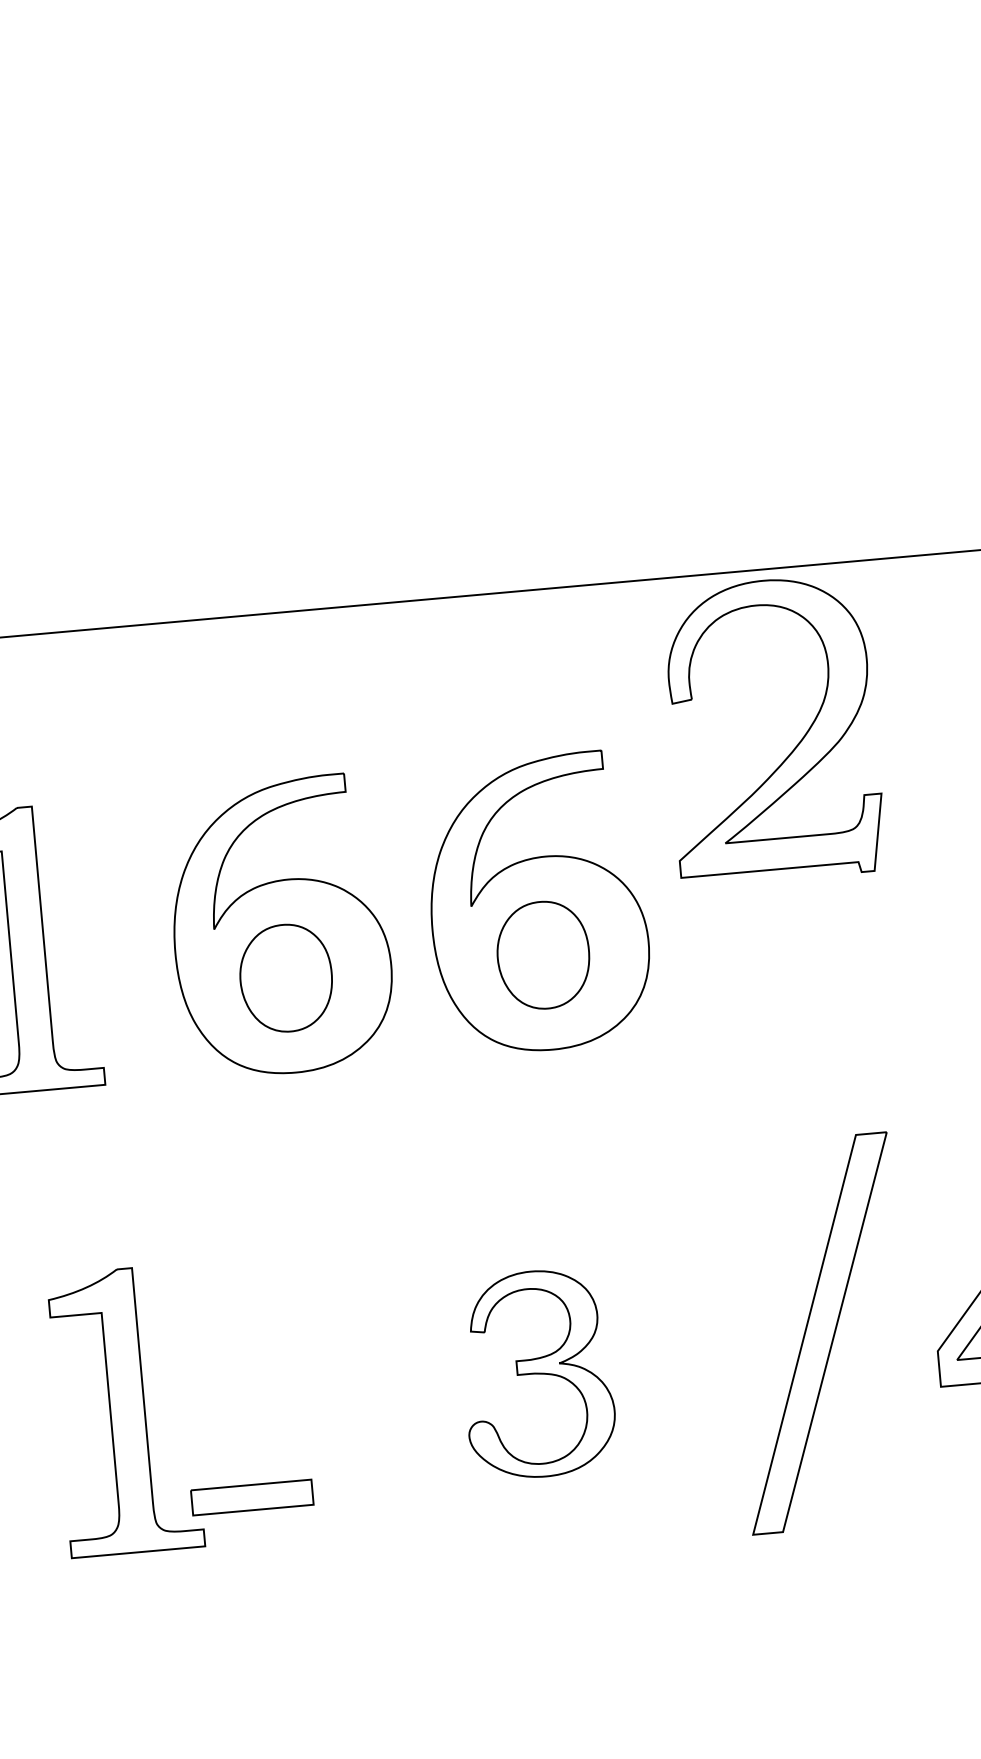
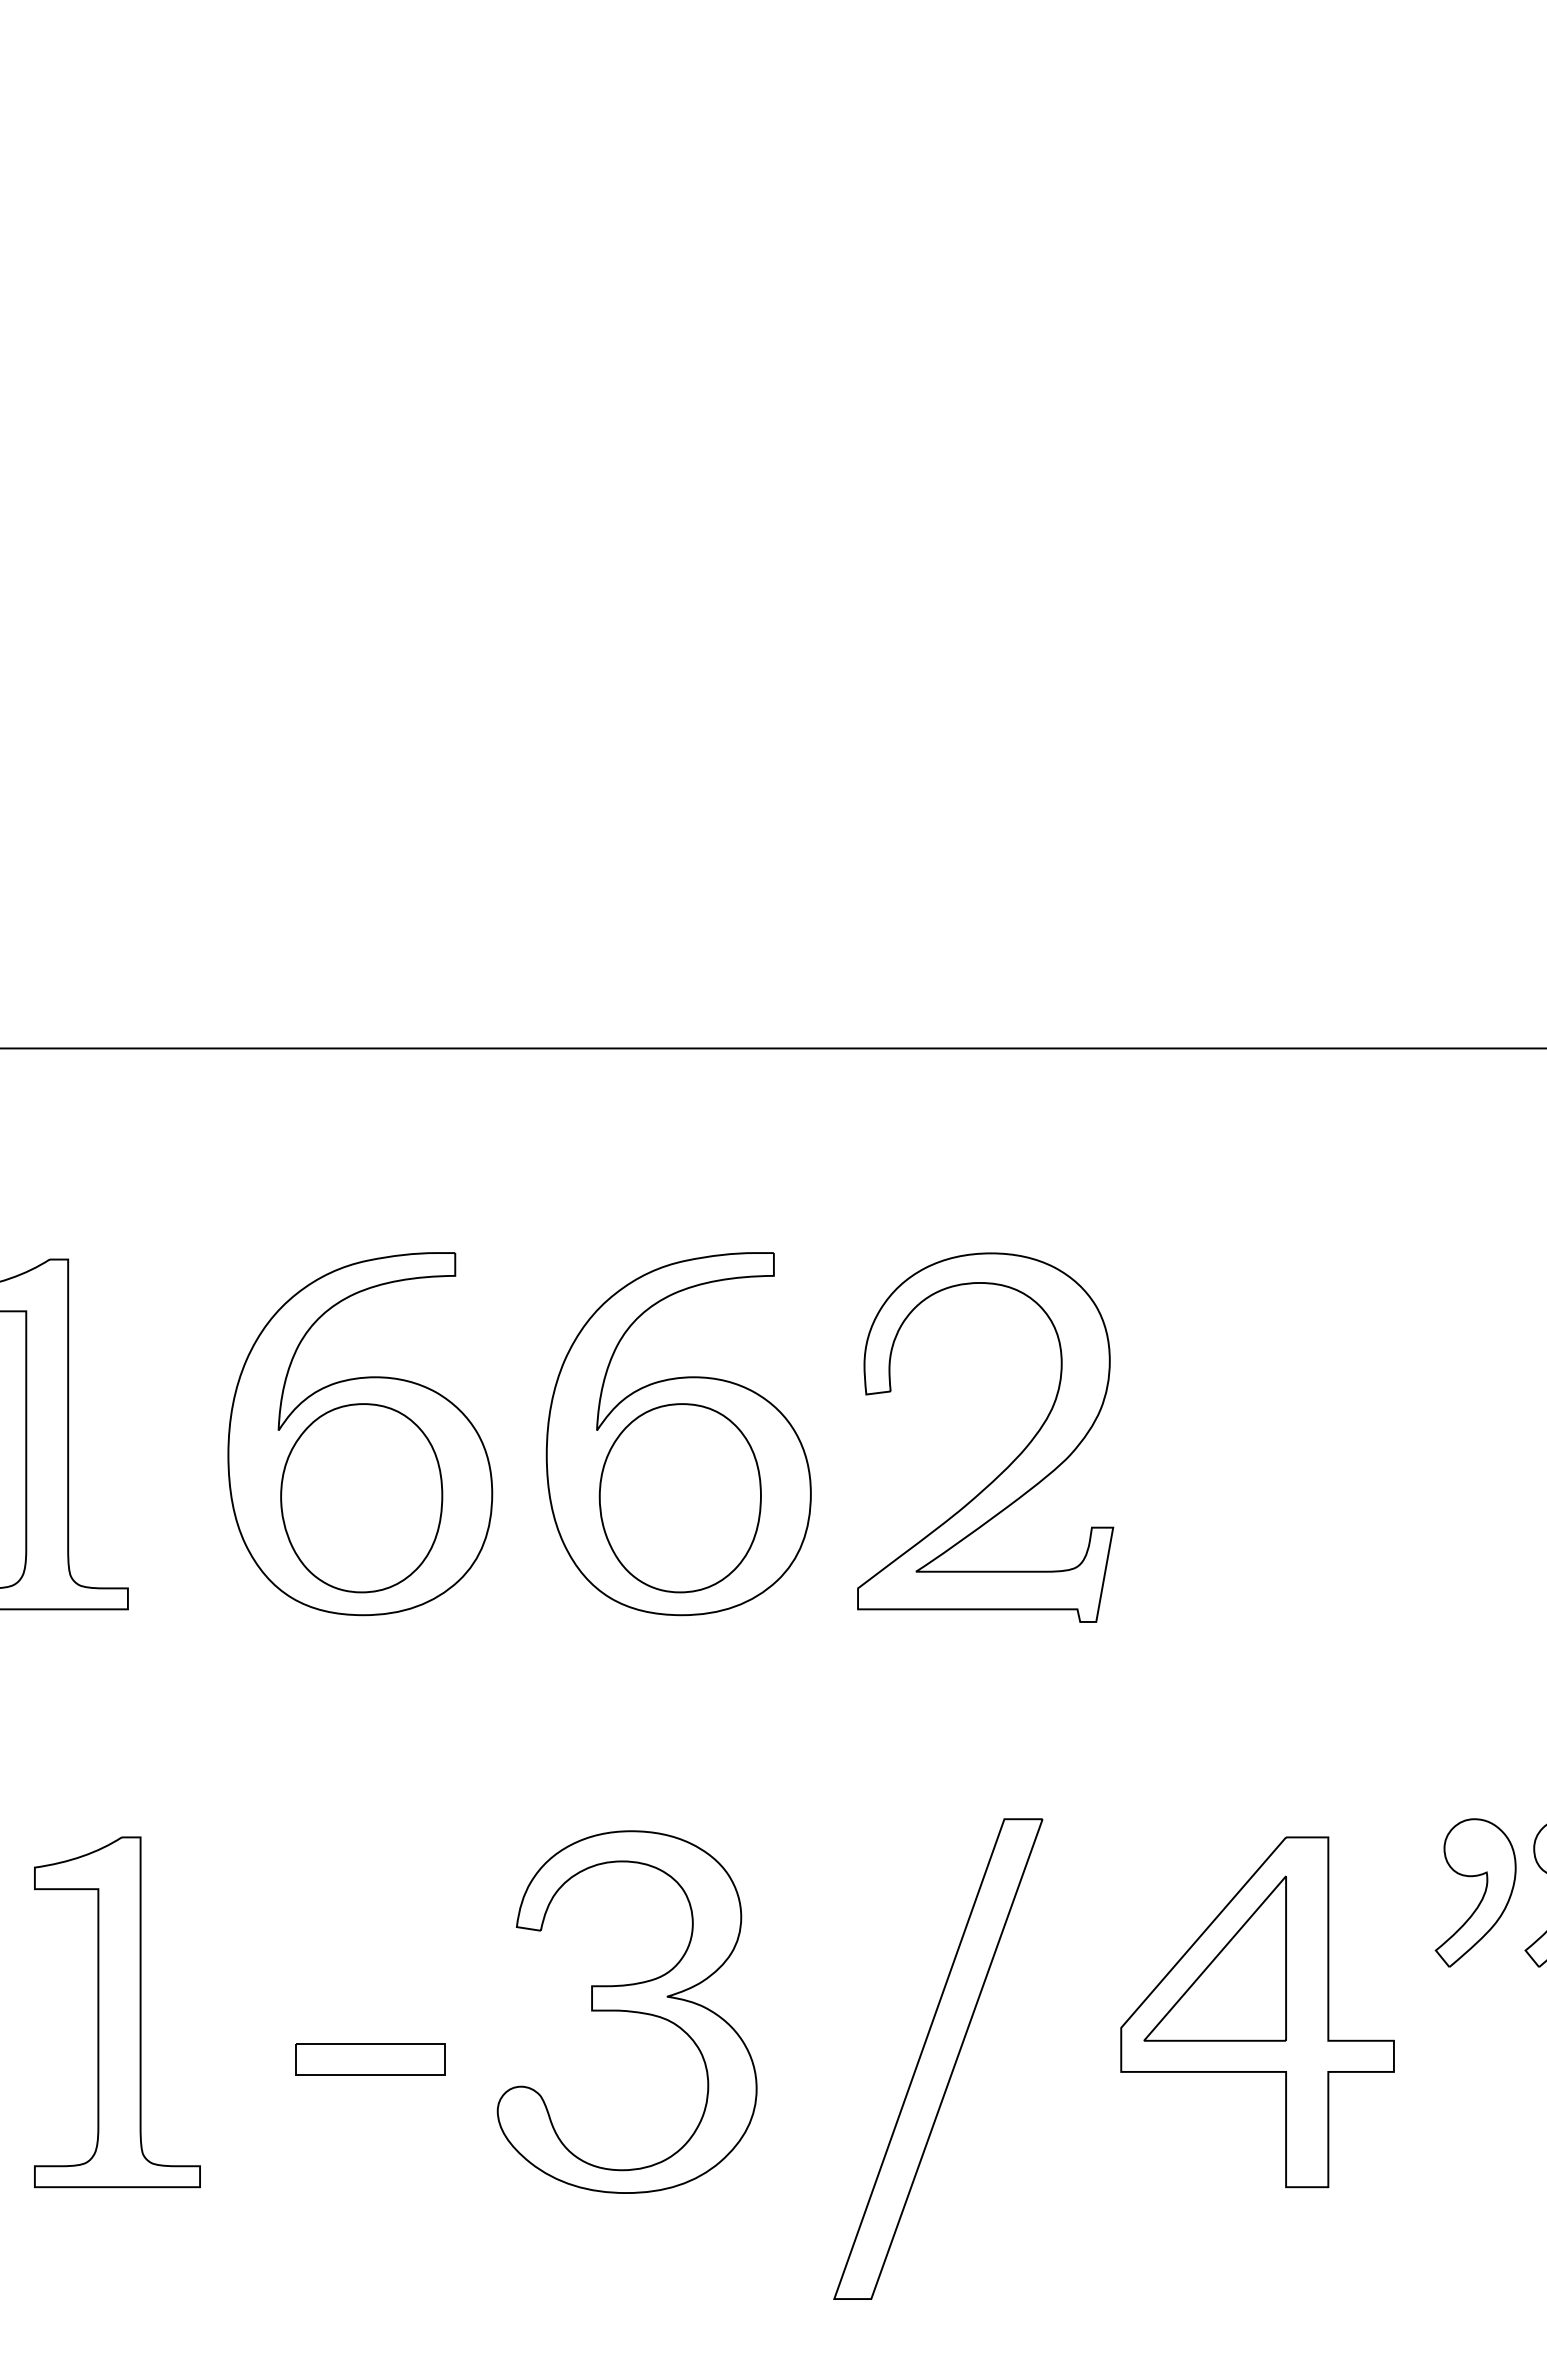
part: (794, 748) -> (1011, 1462), moved
part: (542, 955) -> (679, 1498), size x1.43
part: (286, 978) -> (361, 1498), size x1.43
part: (819, 1332) -> (938, 2058), moved
part: (537, 1373) -> (626, 2011), size x1.43
part: (252, 1497) -> (370, 2059), moved

